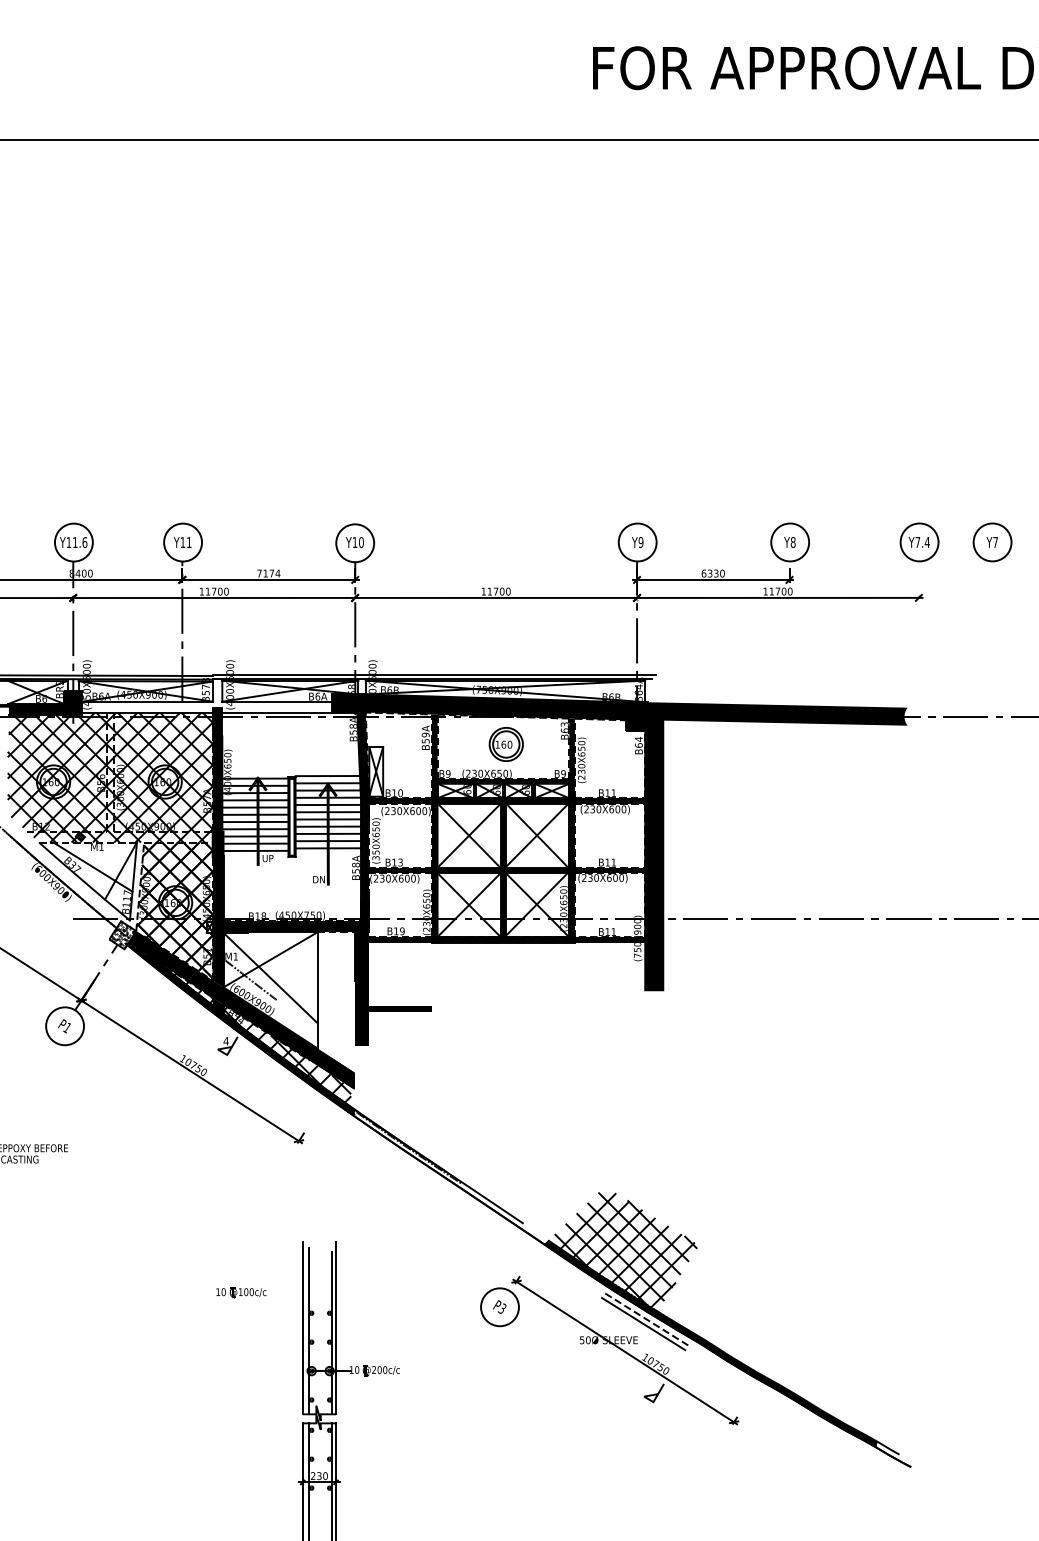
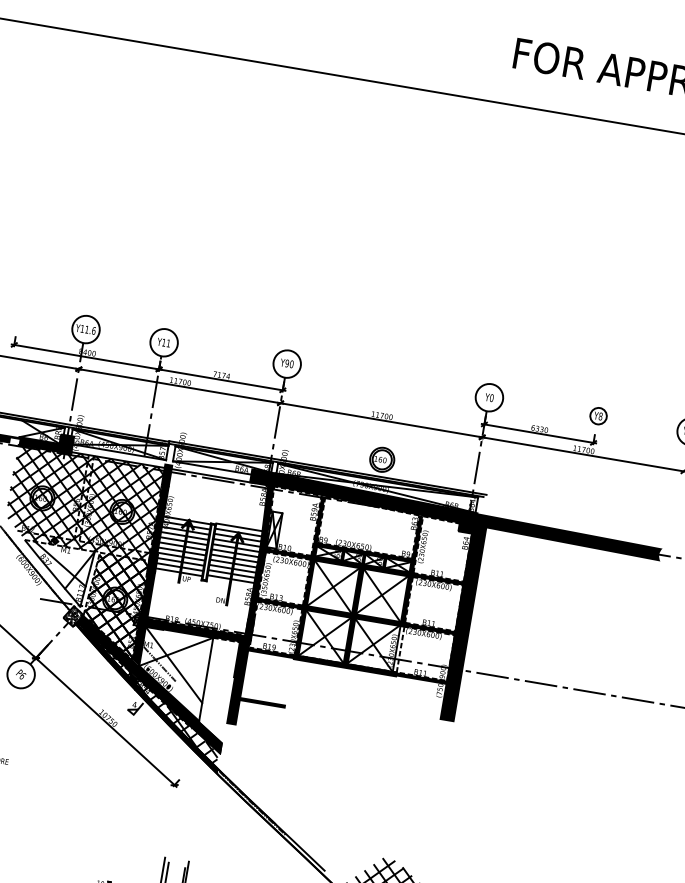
text: (354, 542) -> (286, 363), Y10 -> Y90
text: (640, 542) -> (491, 398), Y9 -> Y0
circle: (790, 542) -> (598, 416), size x0.6
part: (505, 744) -> (381, 459), moved
fill: (571, 905) -> (398, 649), removed
text: (67, 1027) -> (22, 675), P1 -> P6

